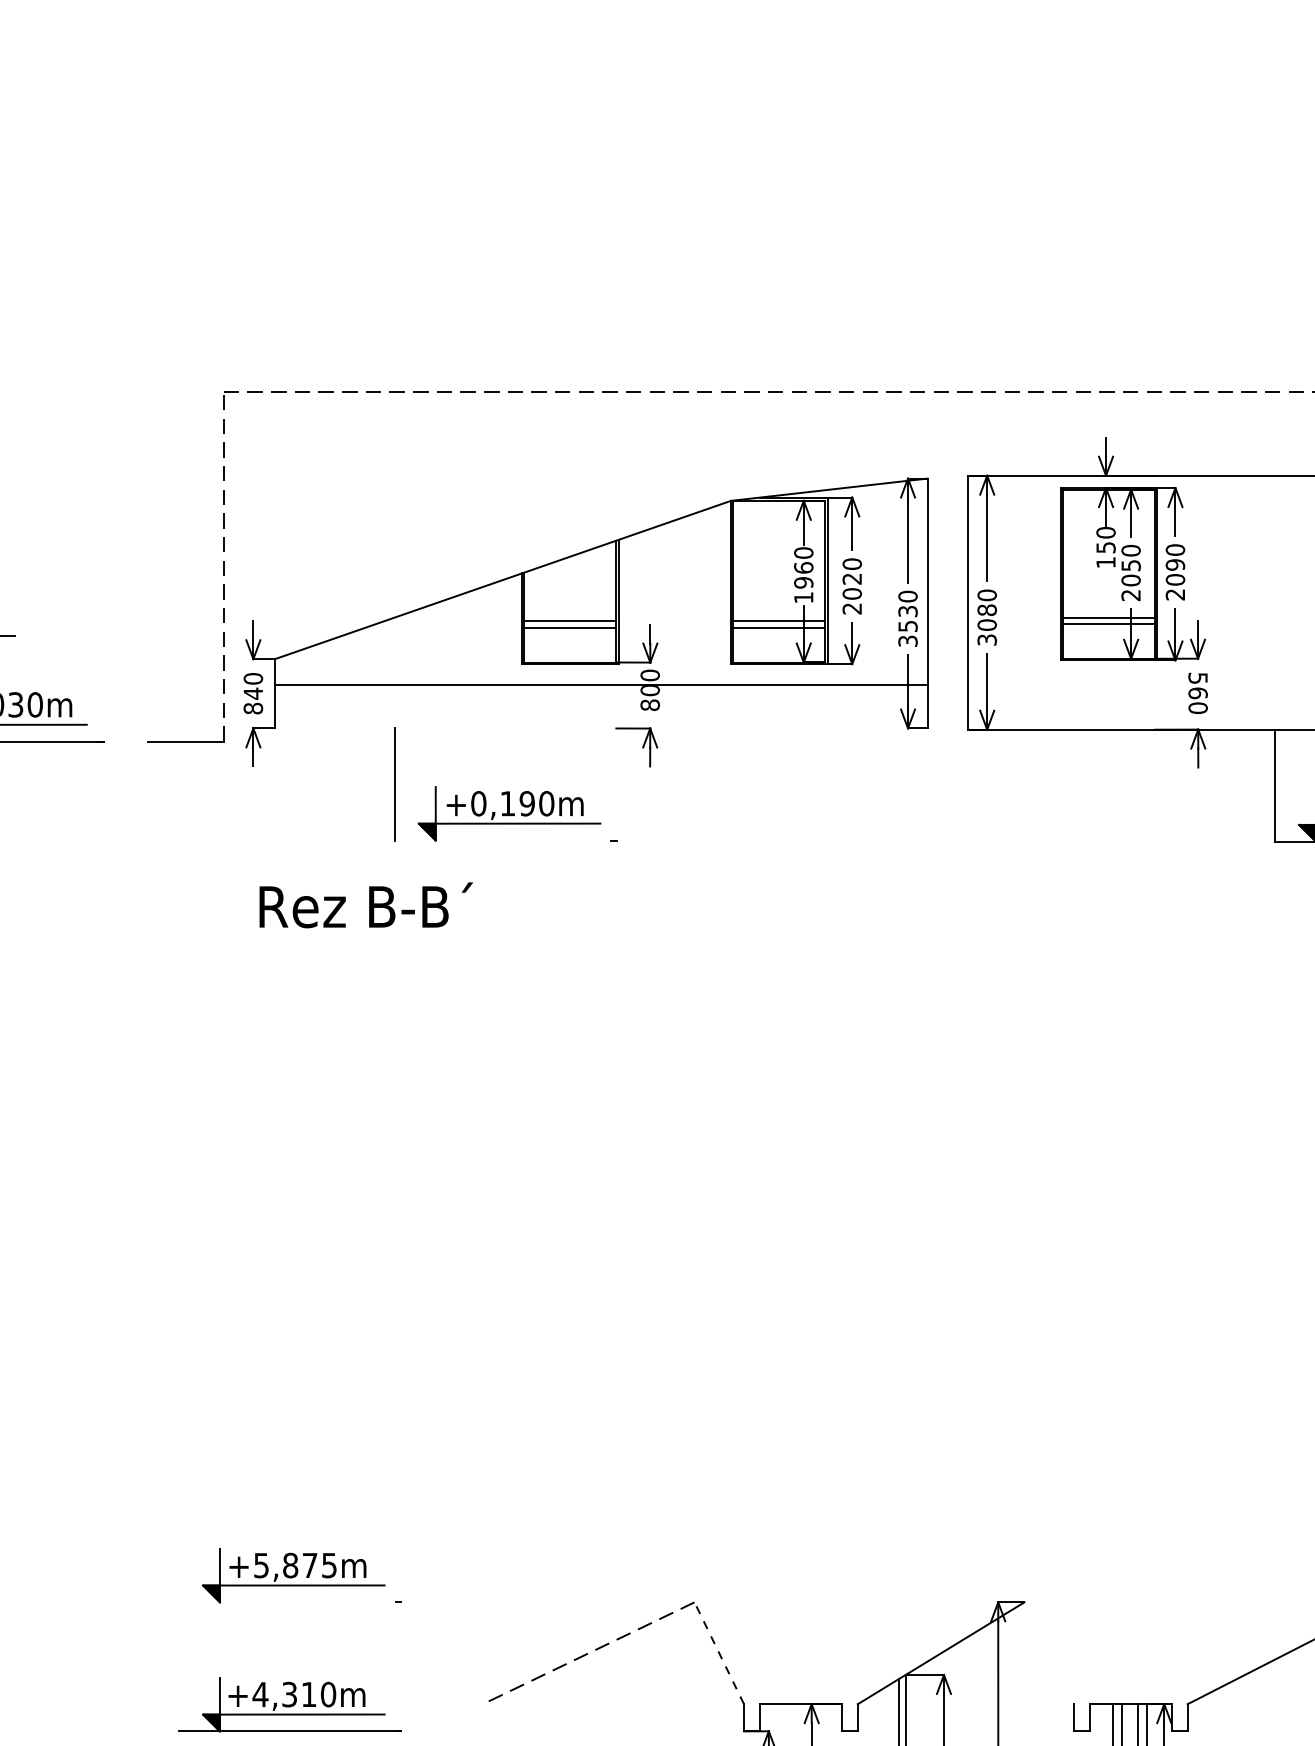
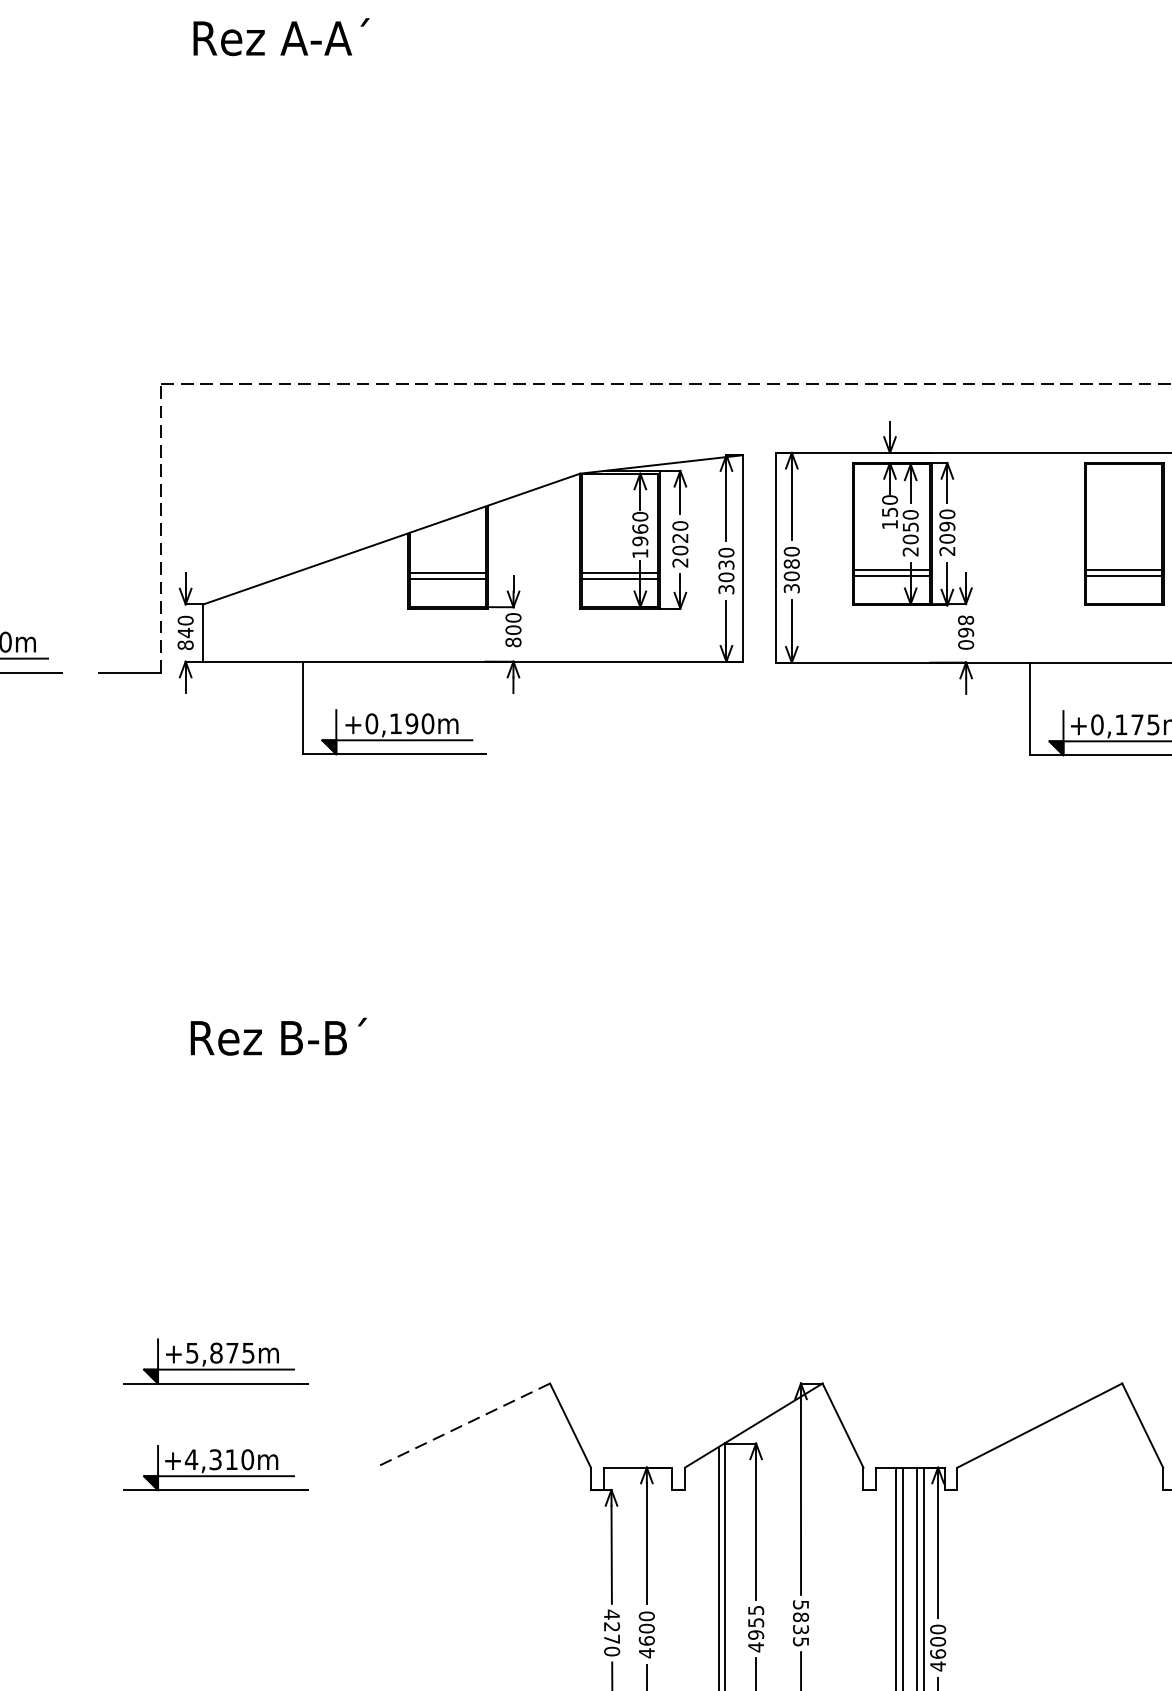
text: (908, 626) -> (726, 577), 3530 -> 3030
text: (1198, 678) -> (966, 620), 560 -> 860
line: (600, 684) -> (472, 661), moved
line: (506, 840) -> (394, 754), added
text: (365, 905) -> (278, 1036), moved
line: (289, 1602) -> (215, 1383), added
line: (719, 1653) -> (570, 1425), dashed -> solid
line: (1048, 1653) -> (842, 1425), added

